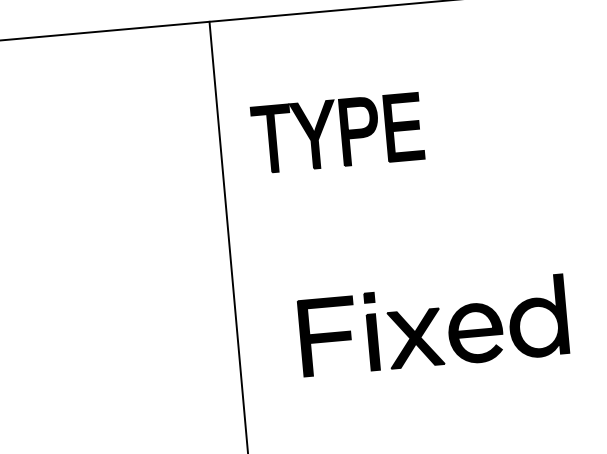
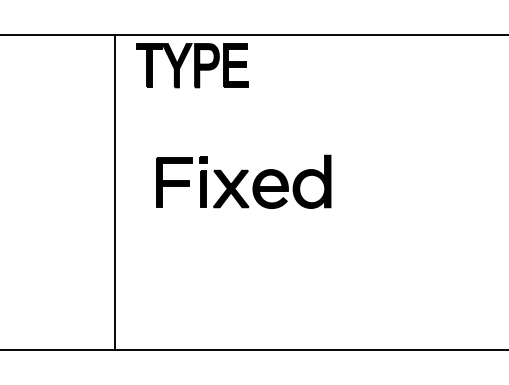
part: (337, 132) -> (192, 65), moved
part: (433, 325) -> (243, 181), moved

